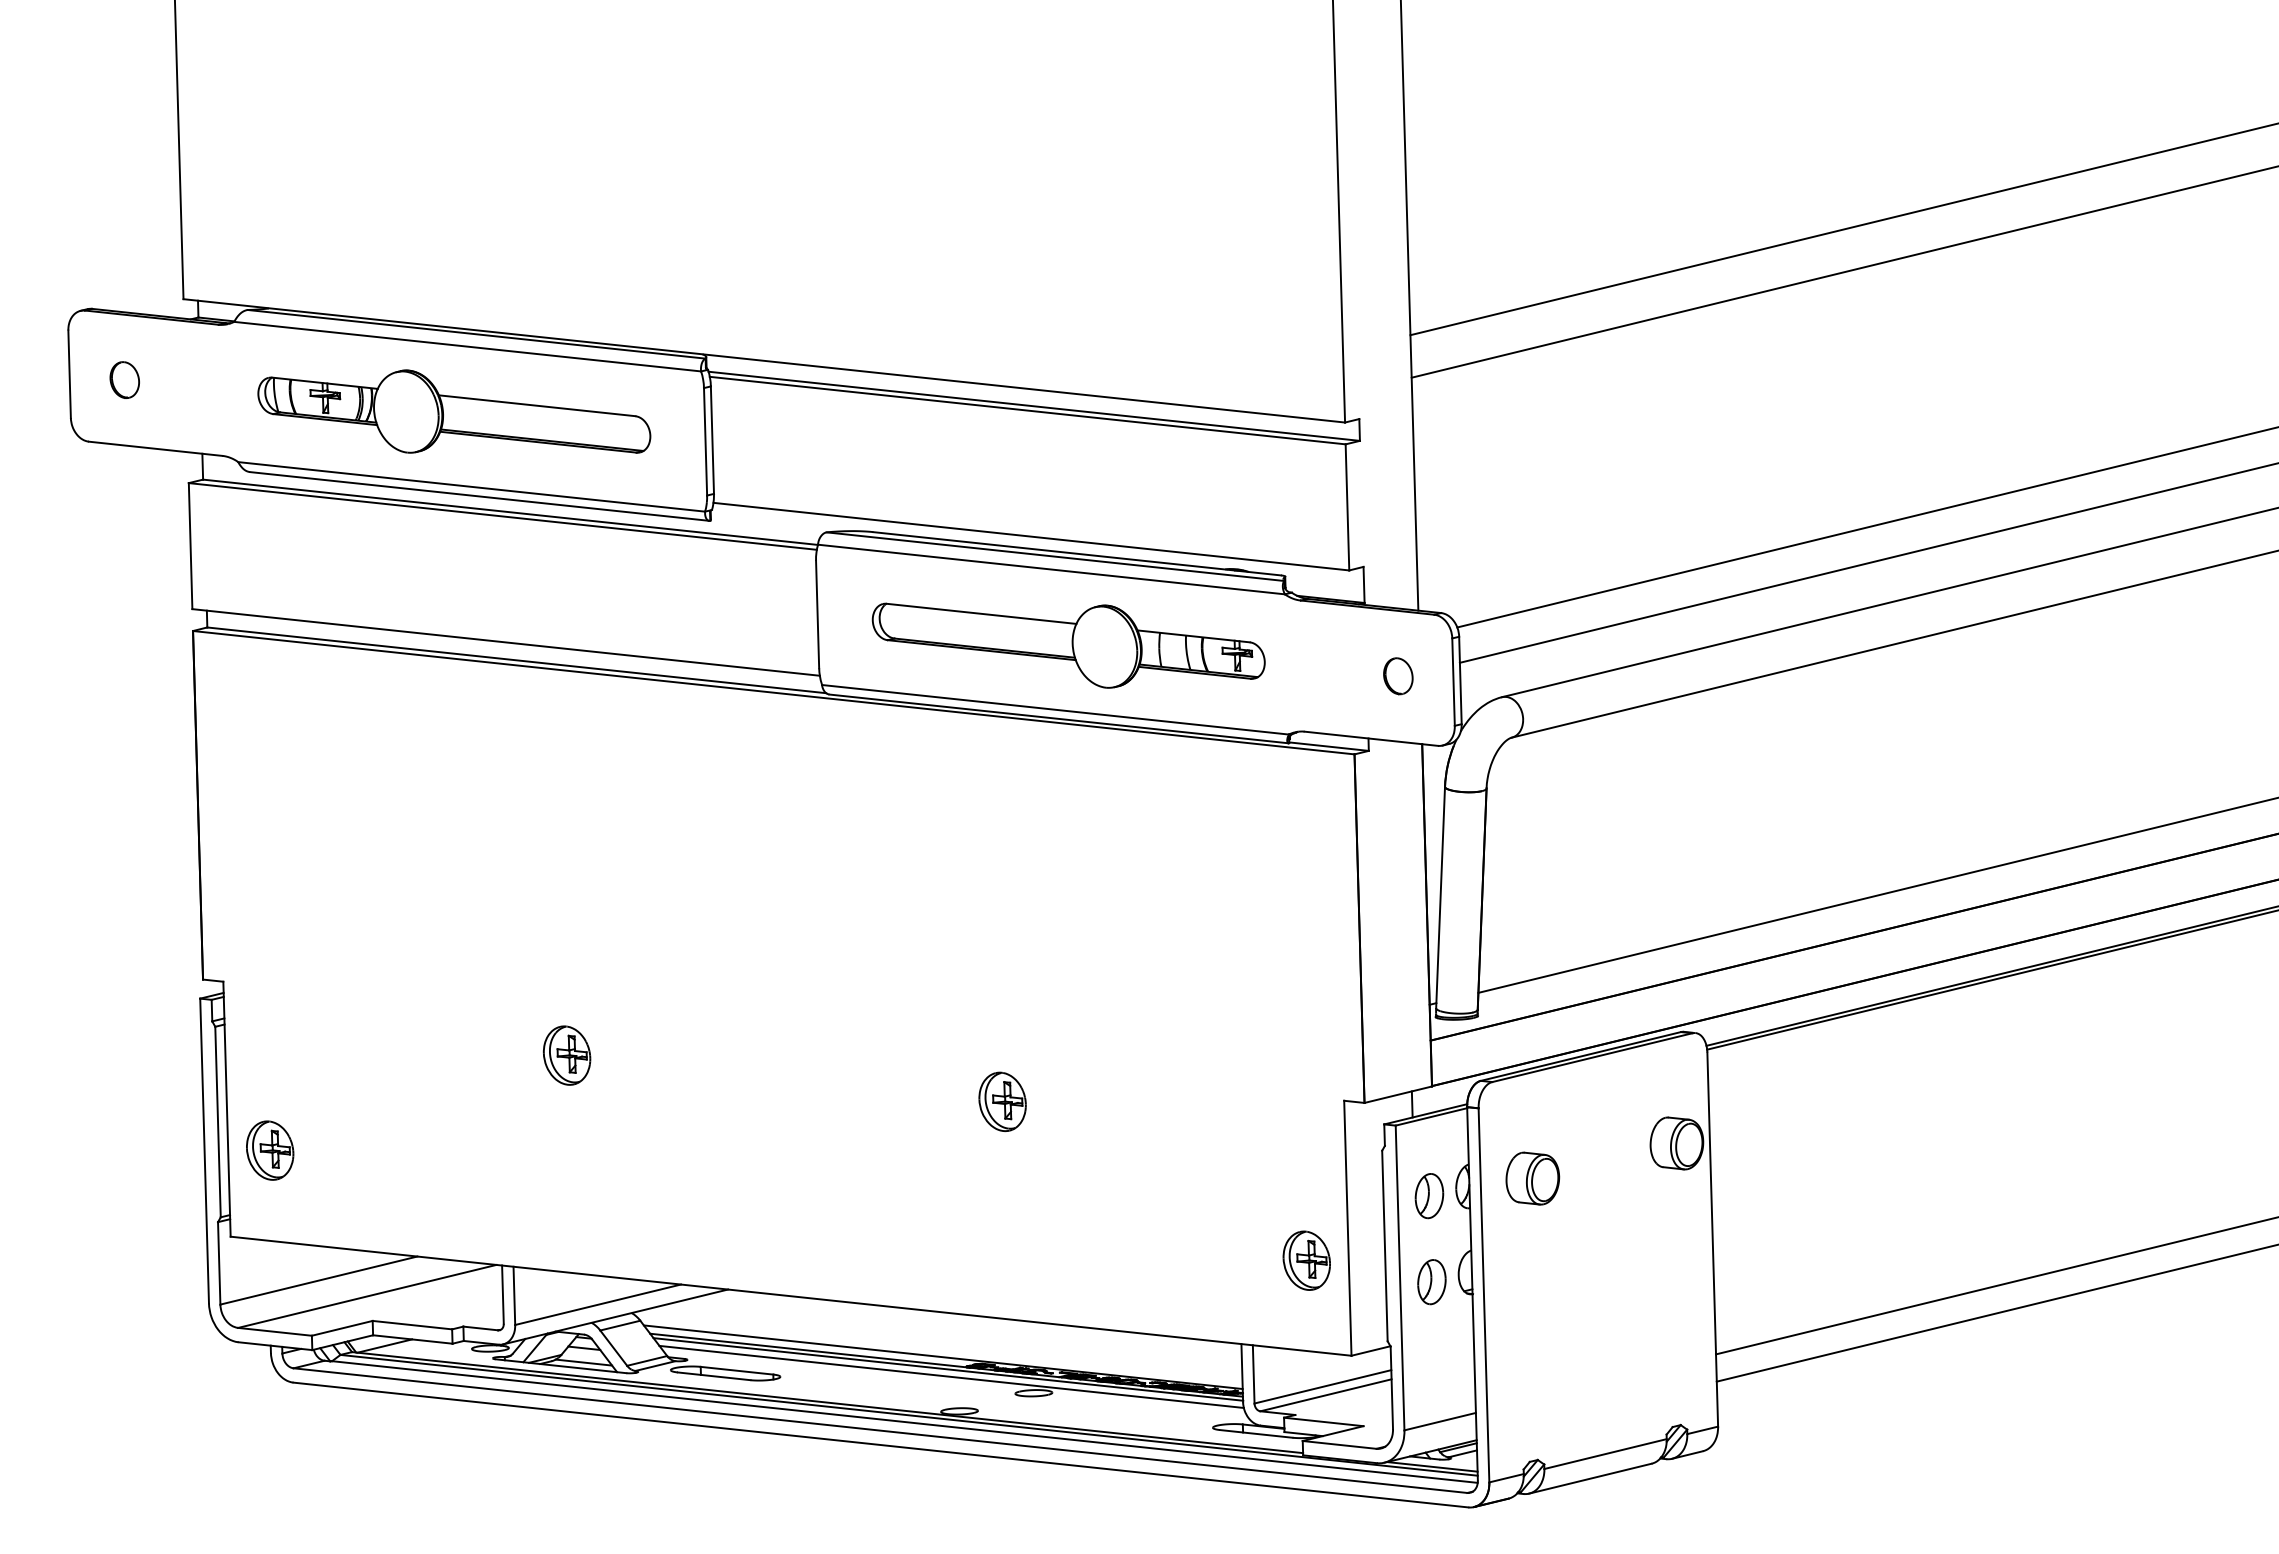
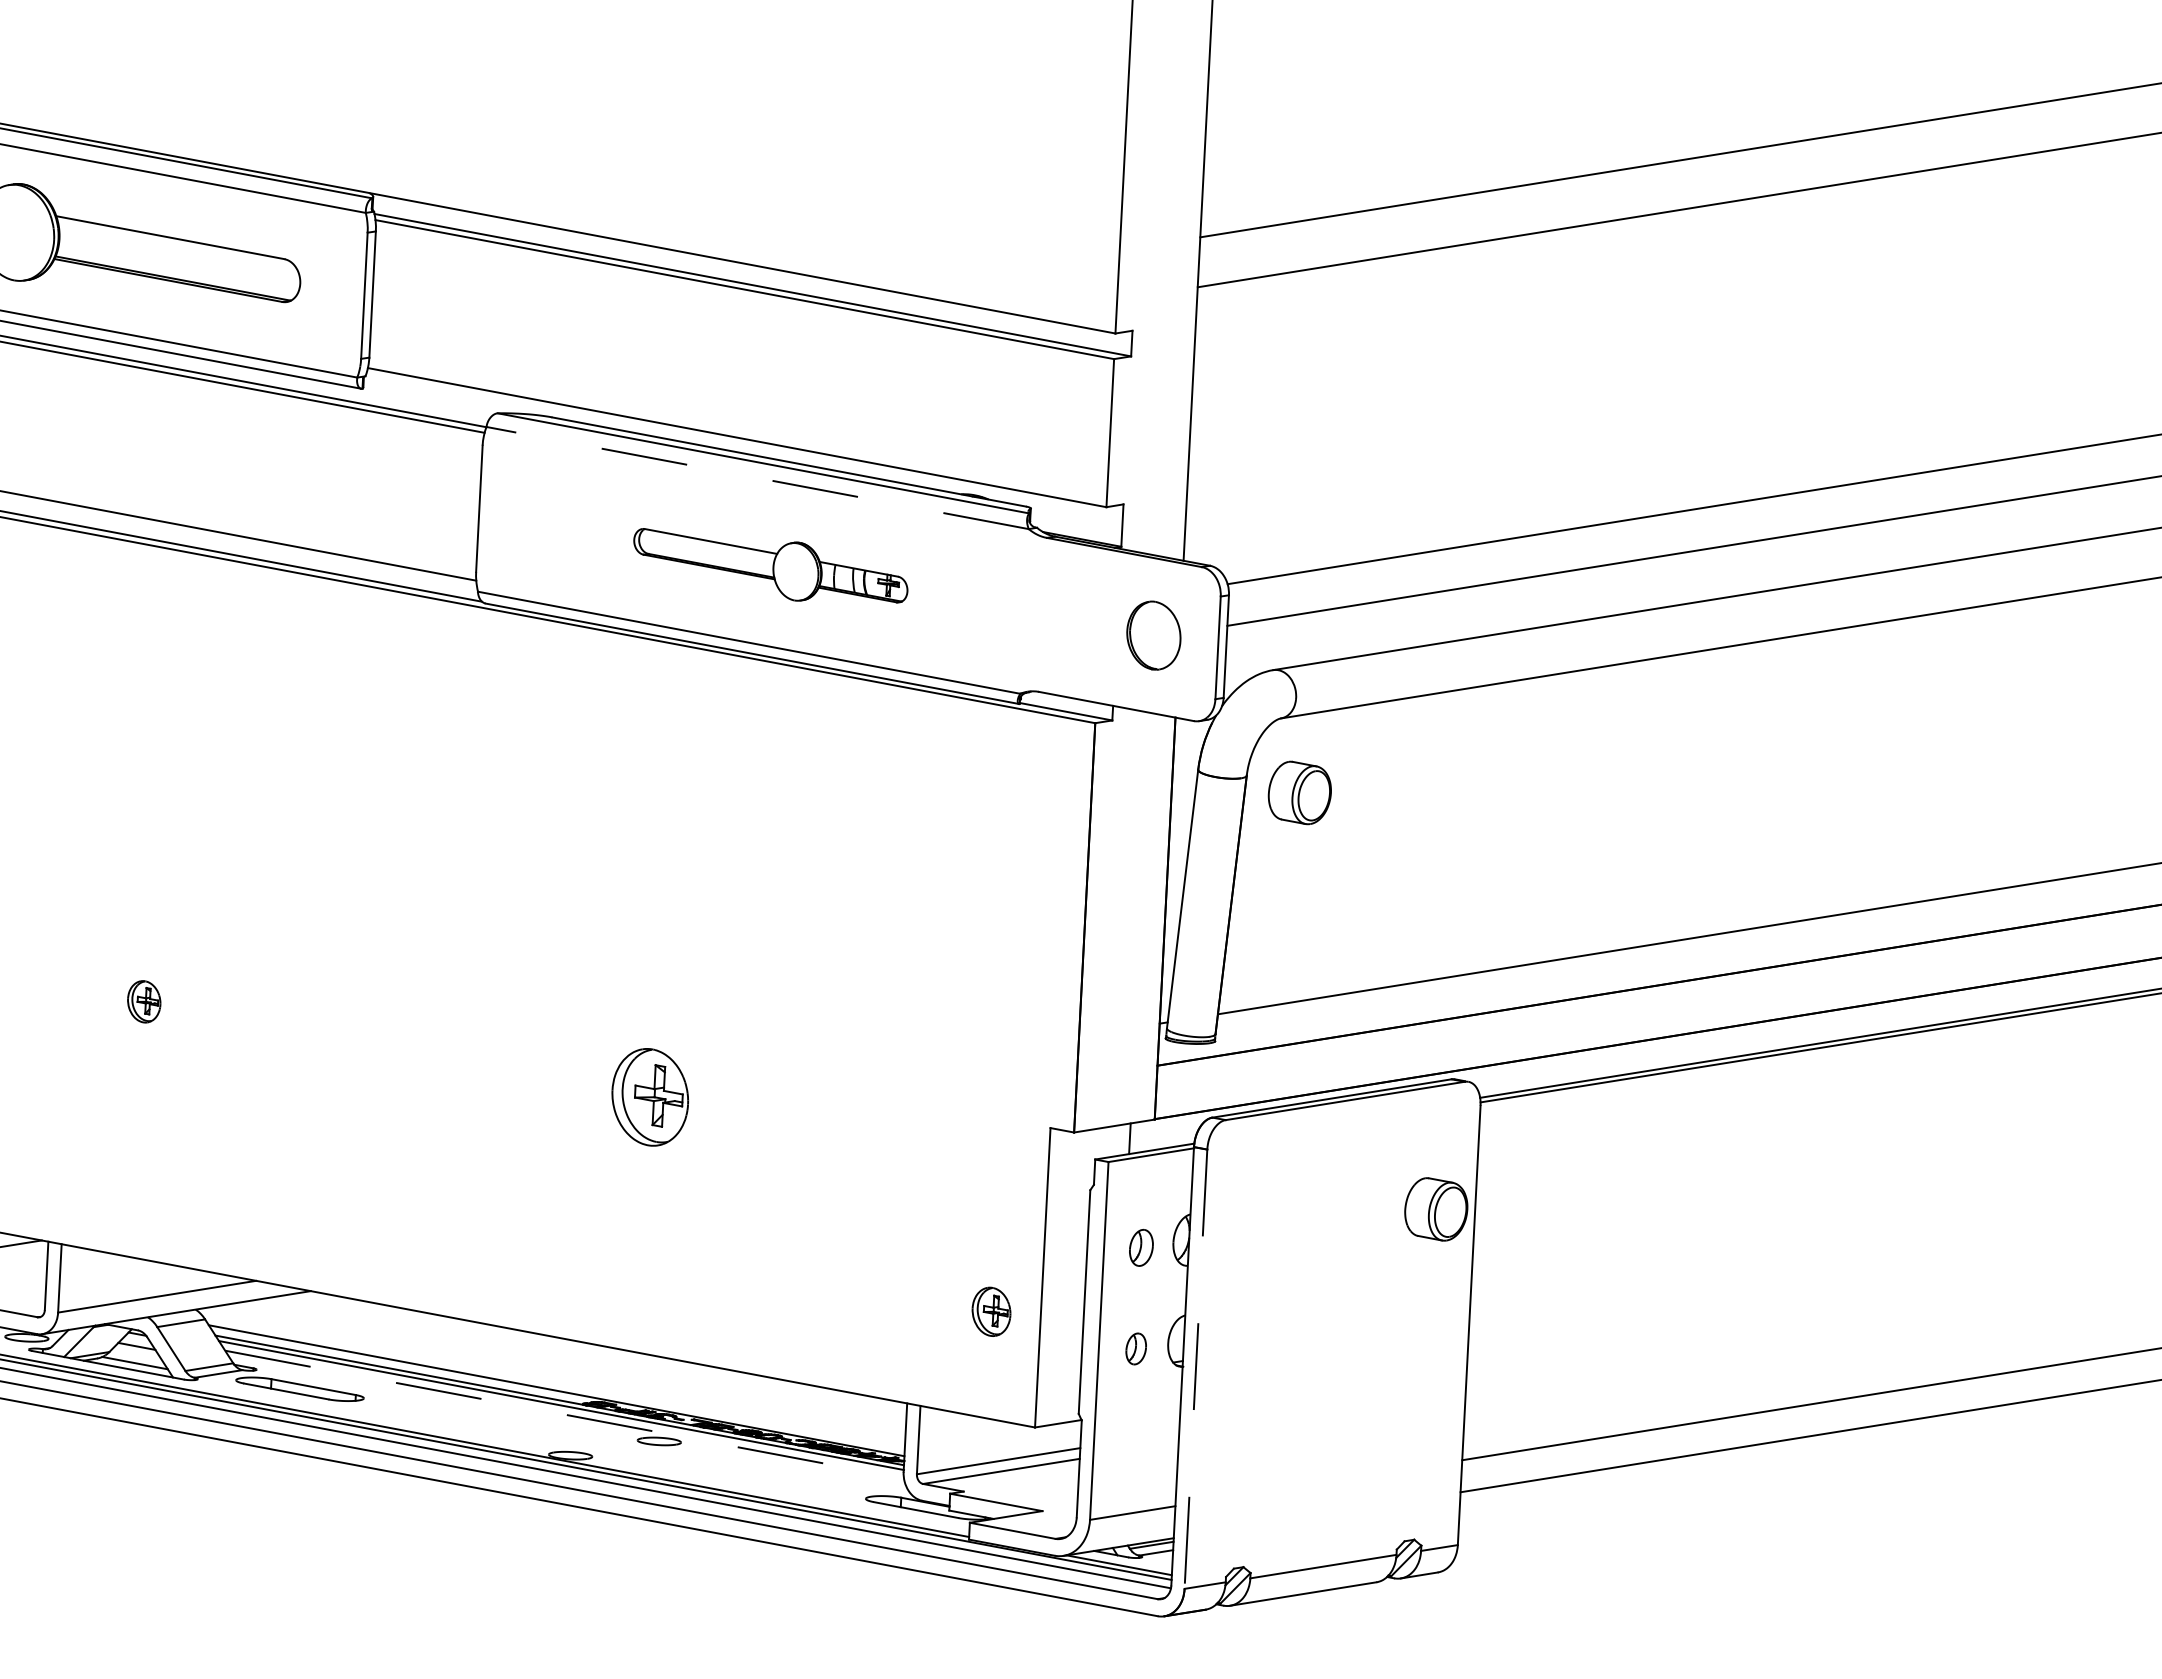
line: (1051, 569) -> (757, 478), solid -> dashed
part: (1068, 645) -> (770, 568), size x0.6
part: (1398, 676) -> (1154, 636), size x1.6
part: (566, 1055) -> (143, 1001), size x0.6
part: (1002, 1101) -> (650, 1096), size x1.4
part: (1532, 1178) -> (1299, 792), moved
part: (1429, 1196) -> (1141, 1248), size x0.7
part: (1306, 1260) -> (991, 1311), size x0.7
part: (1431, 1282) -> (1135, 1349), size x0.6
line: (1484, 1295) -> (1196, 1369), solid -> dashed
line: (951, 1376) -> (564, 1414), solid -> dashed

